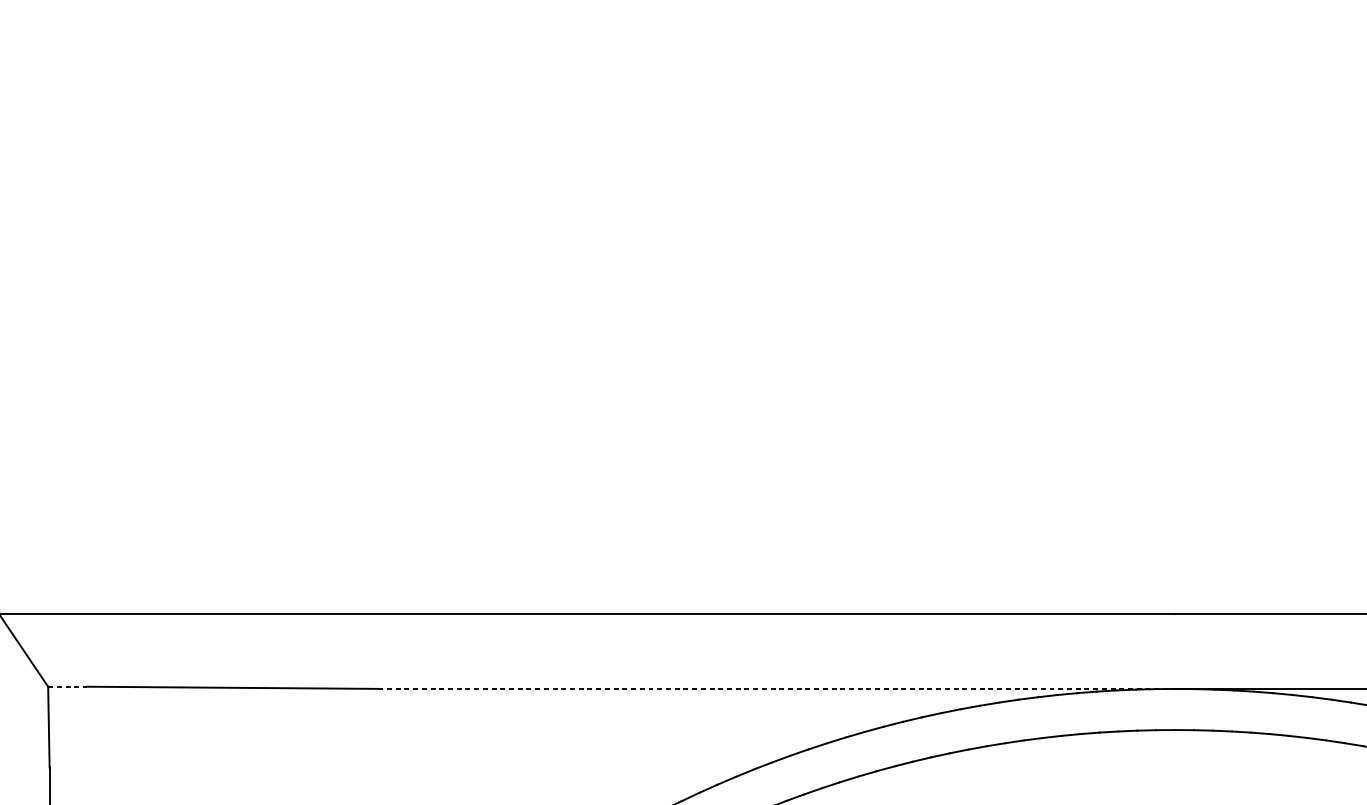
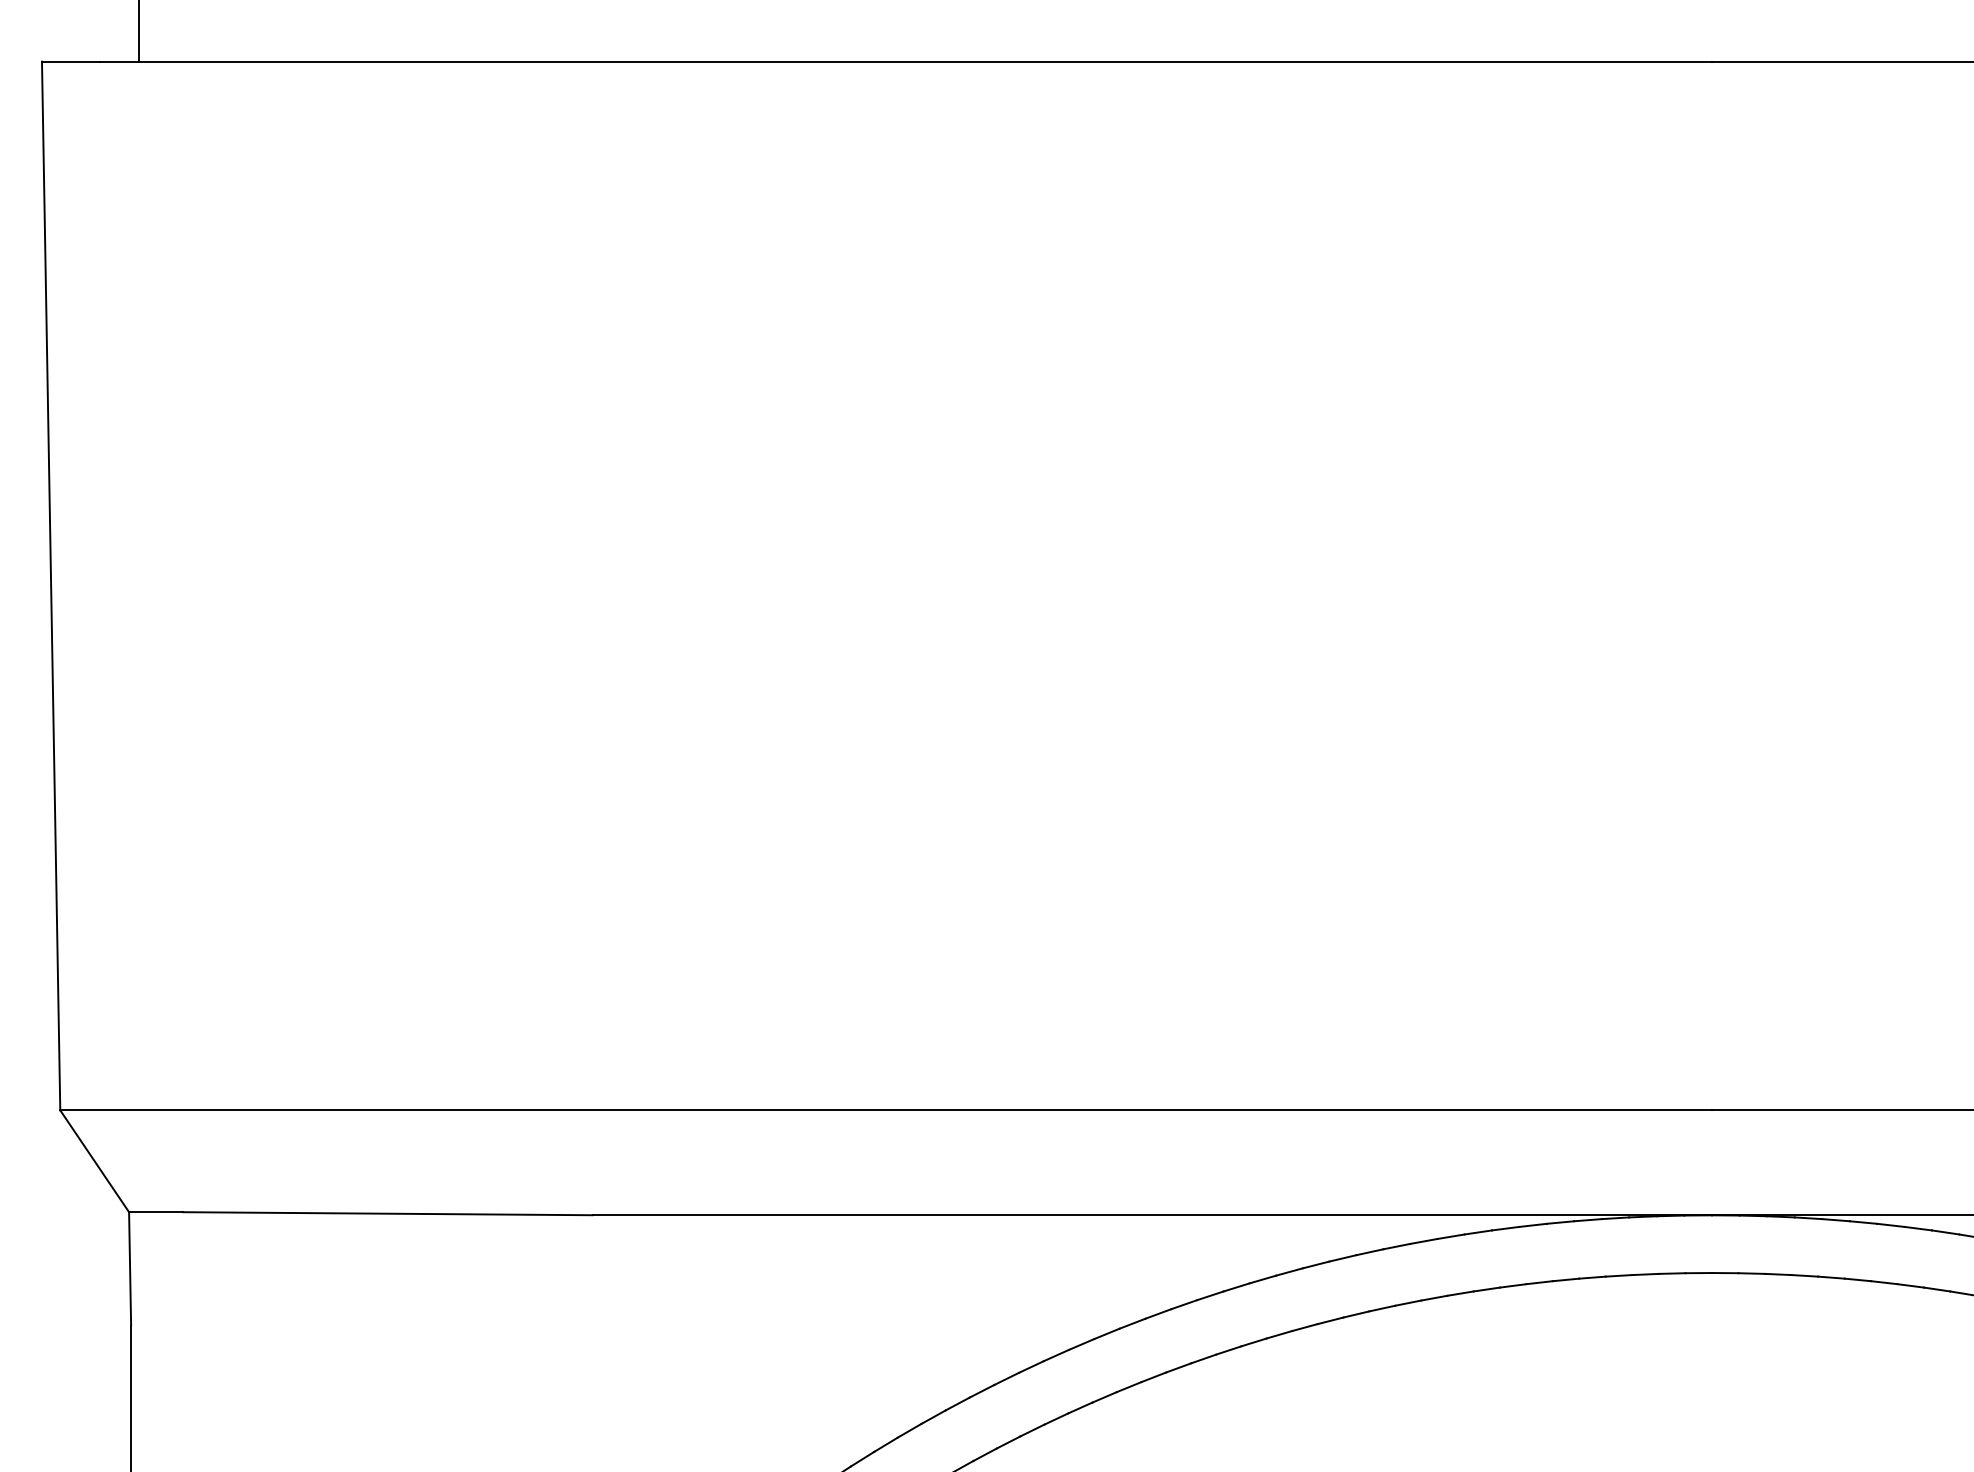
line: (67, 686) -> (156, 1212), dashed -> solid
line: (776, 689) -> (1152, 1215), dashed -> solid

